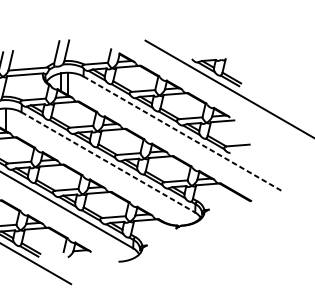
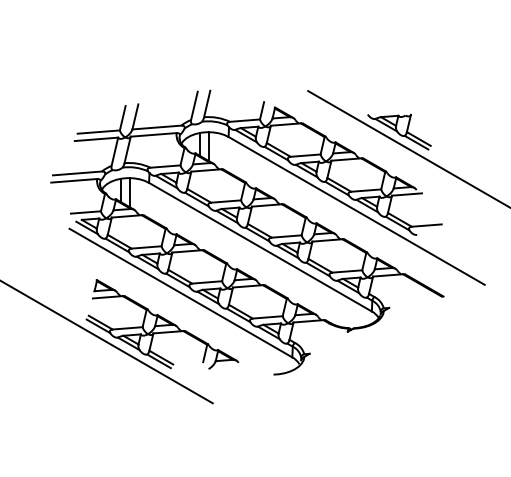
line: (183, 133) -> (356, 210), dashed -> solid
line: (108, 162) -> (260, 247), dashed -> solid

